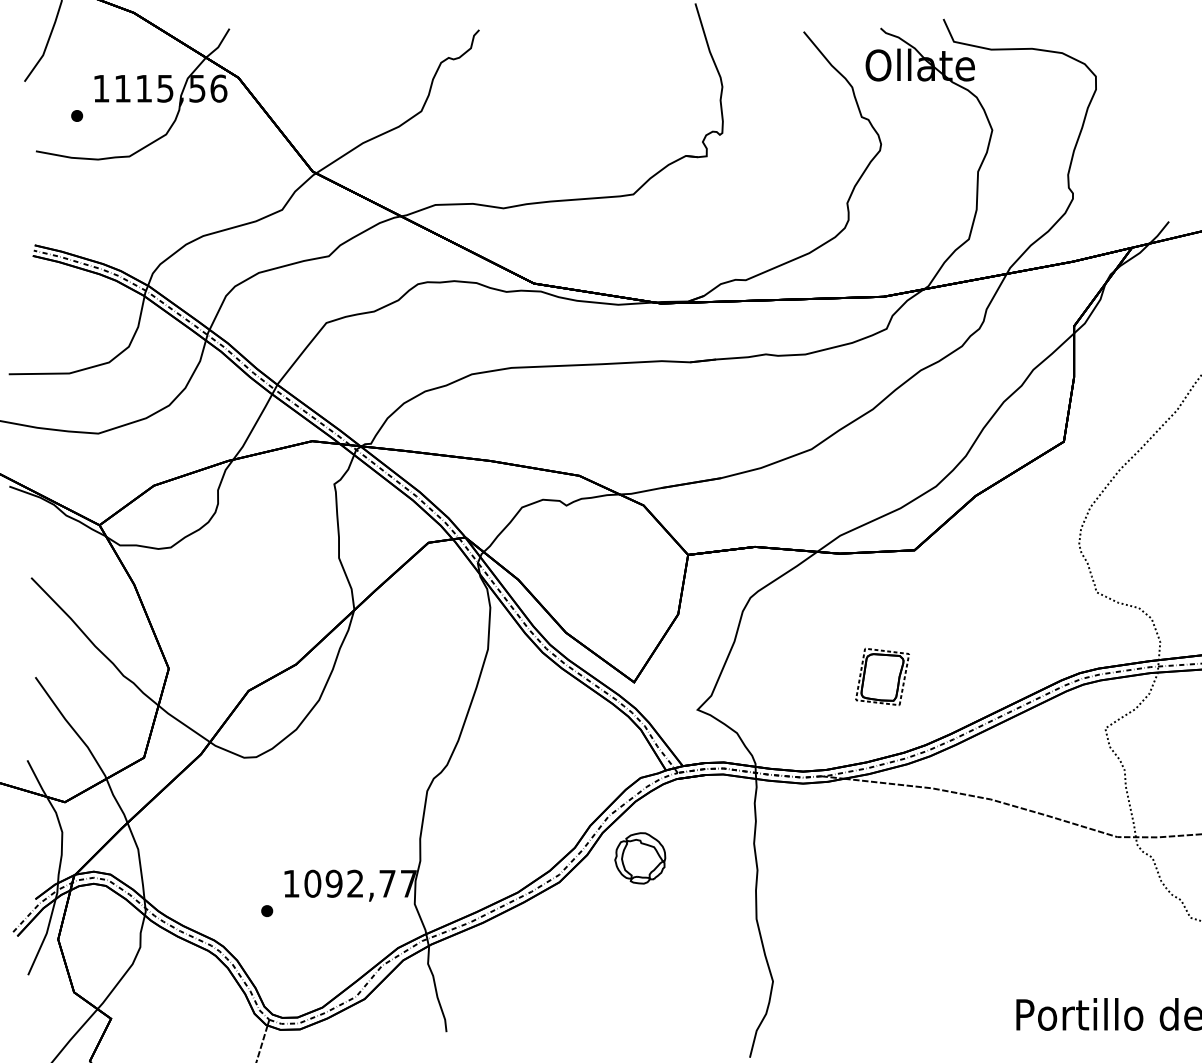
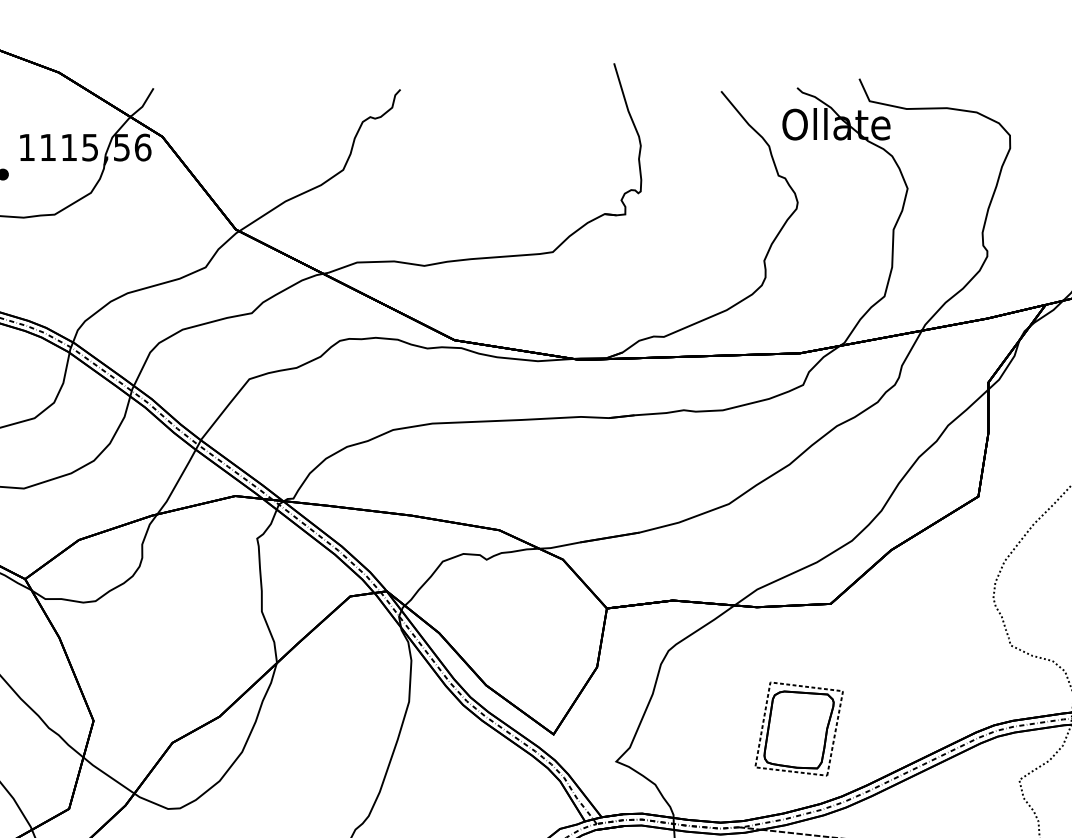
part: (882, 676) -> (799, 728), size x1.67

